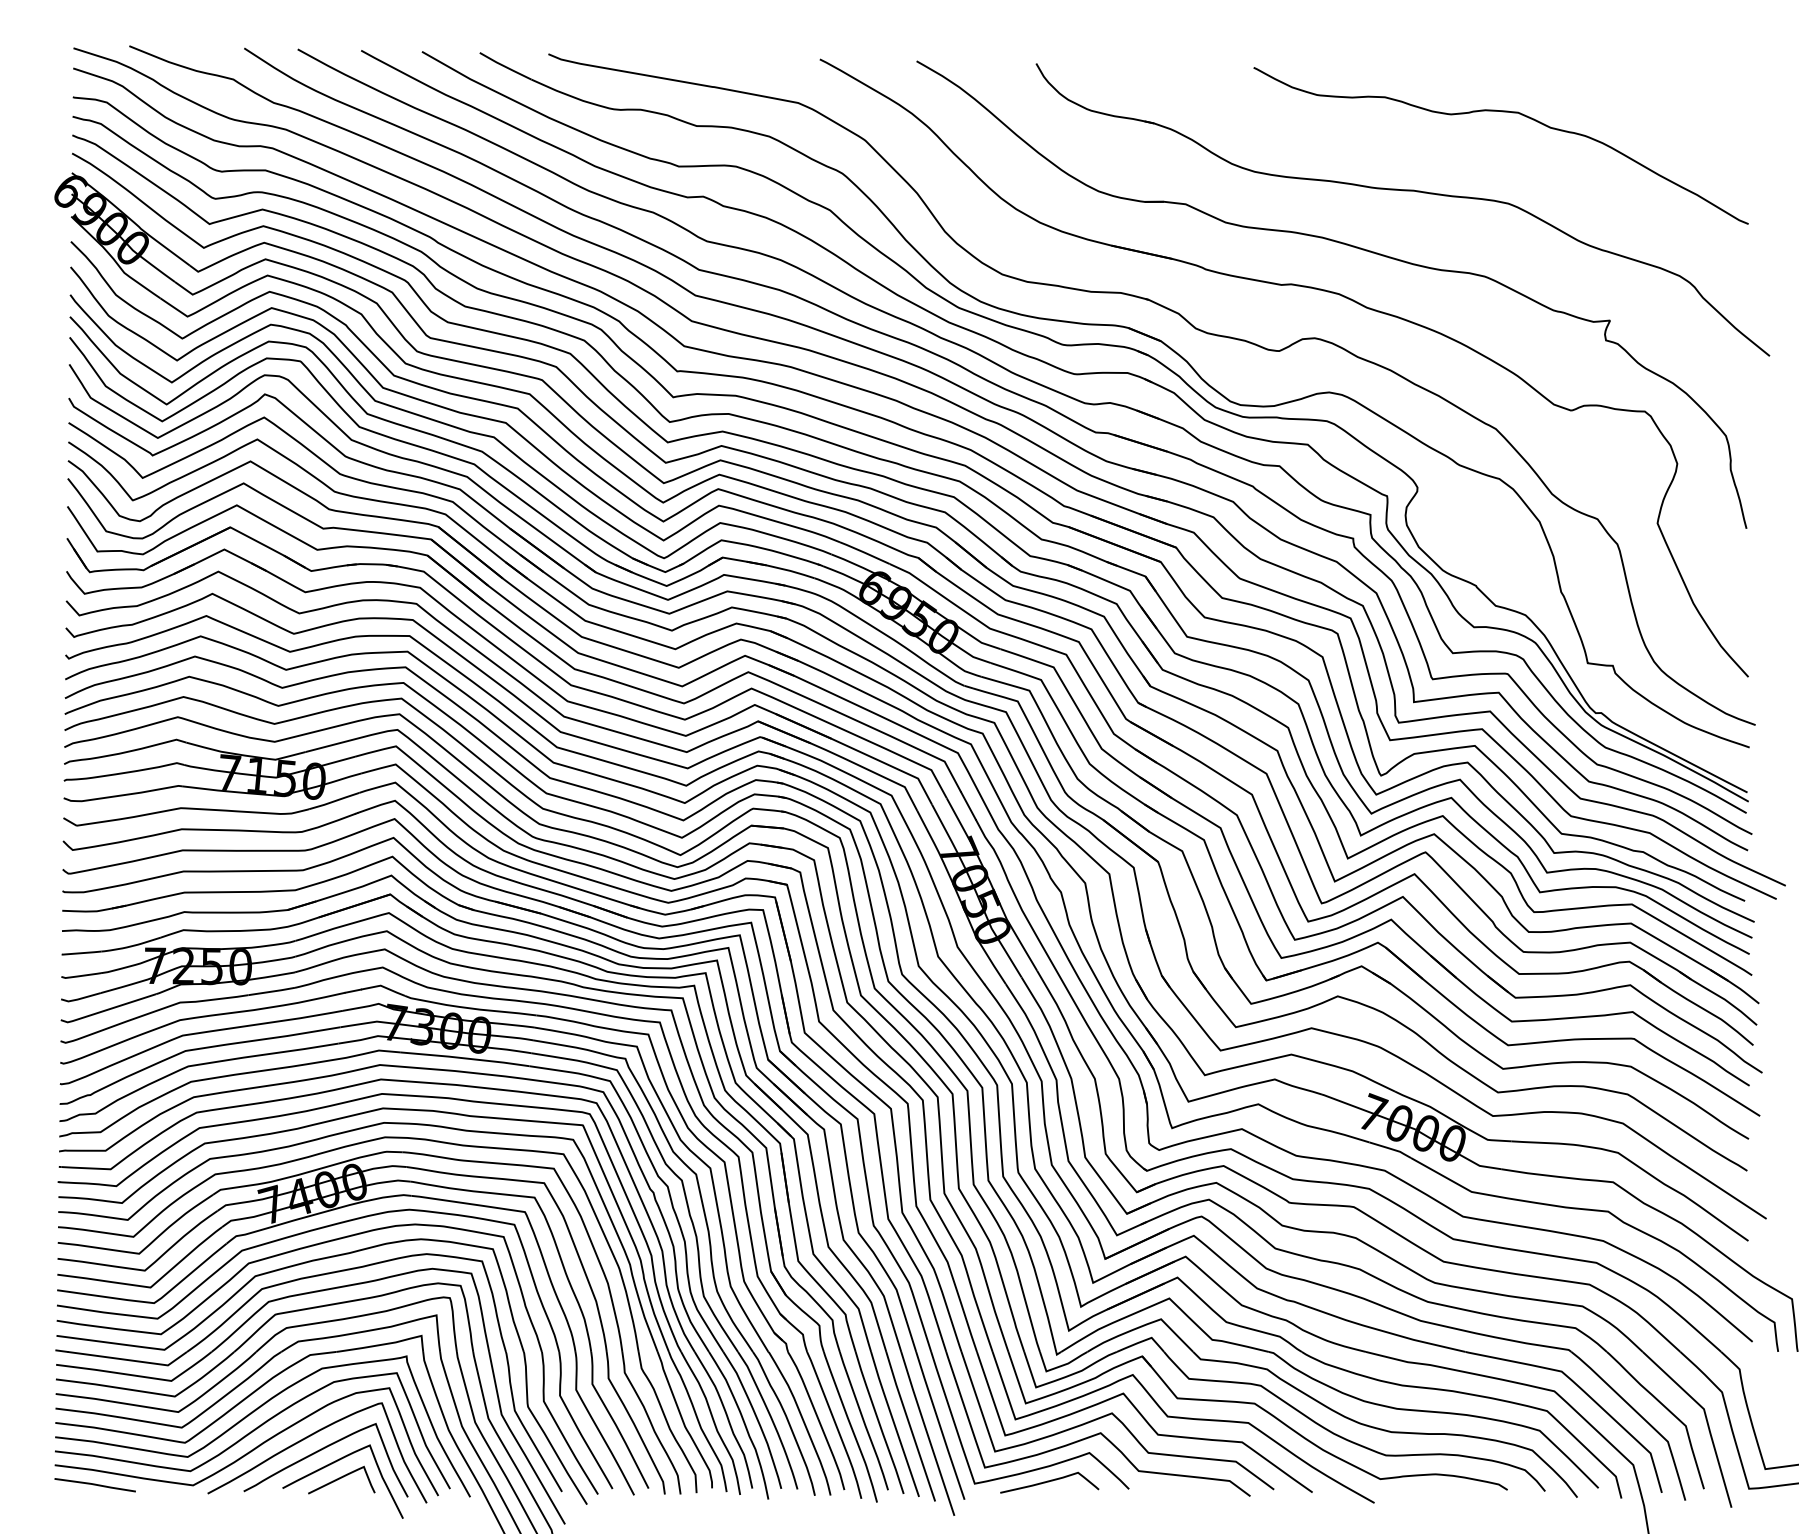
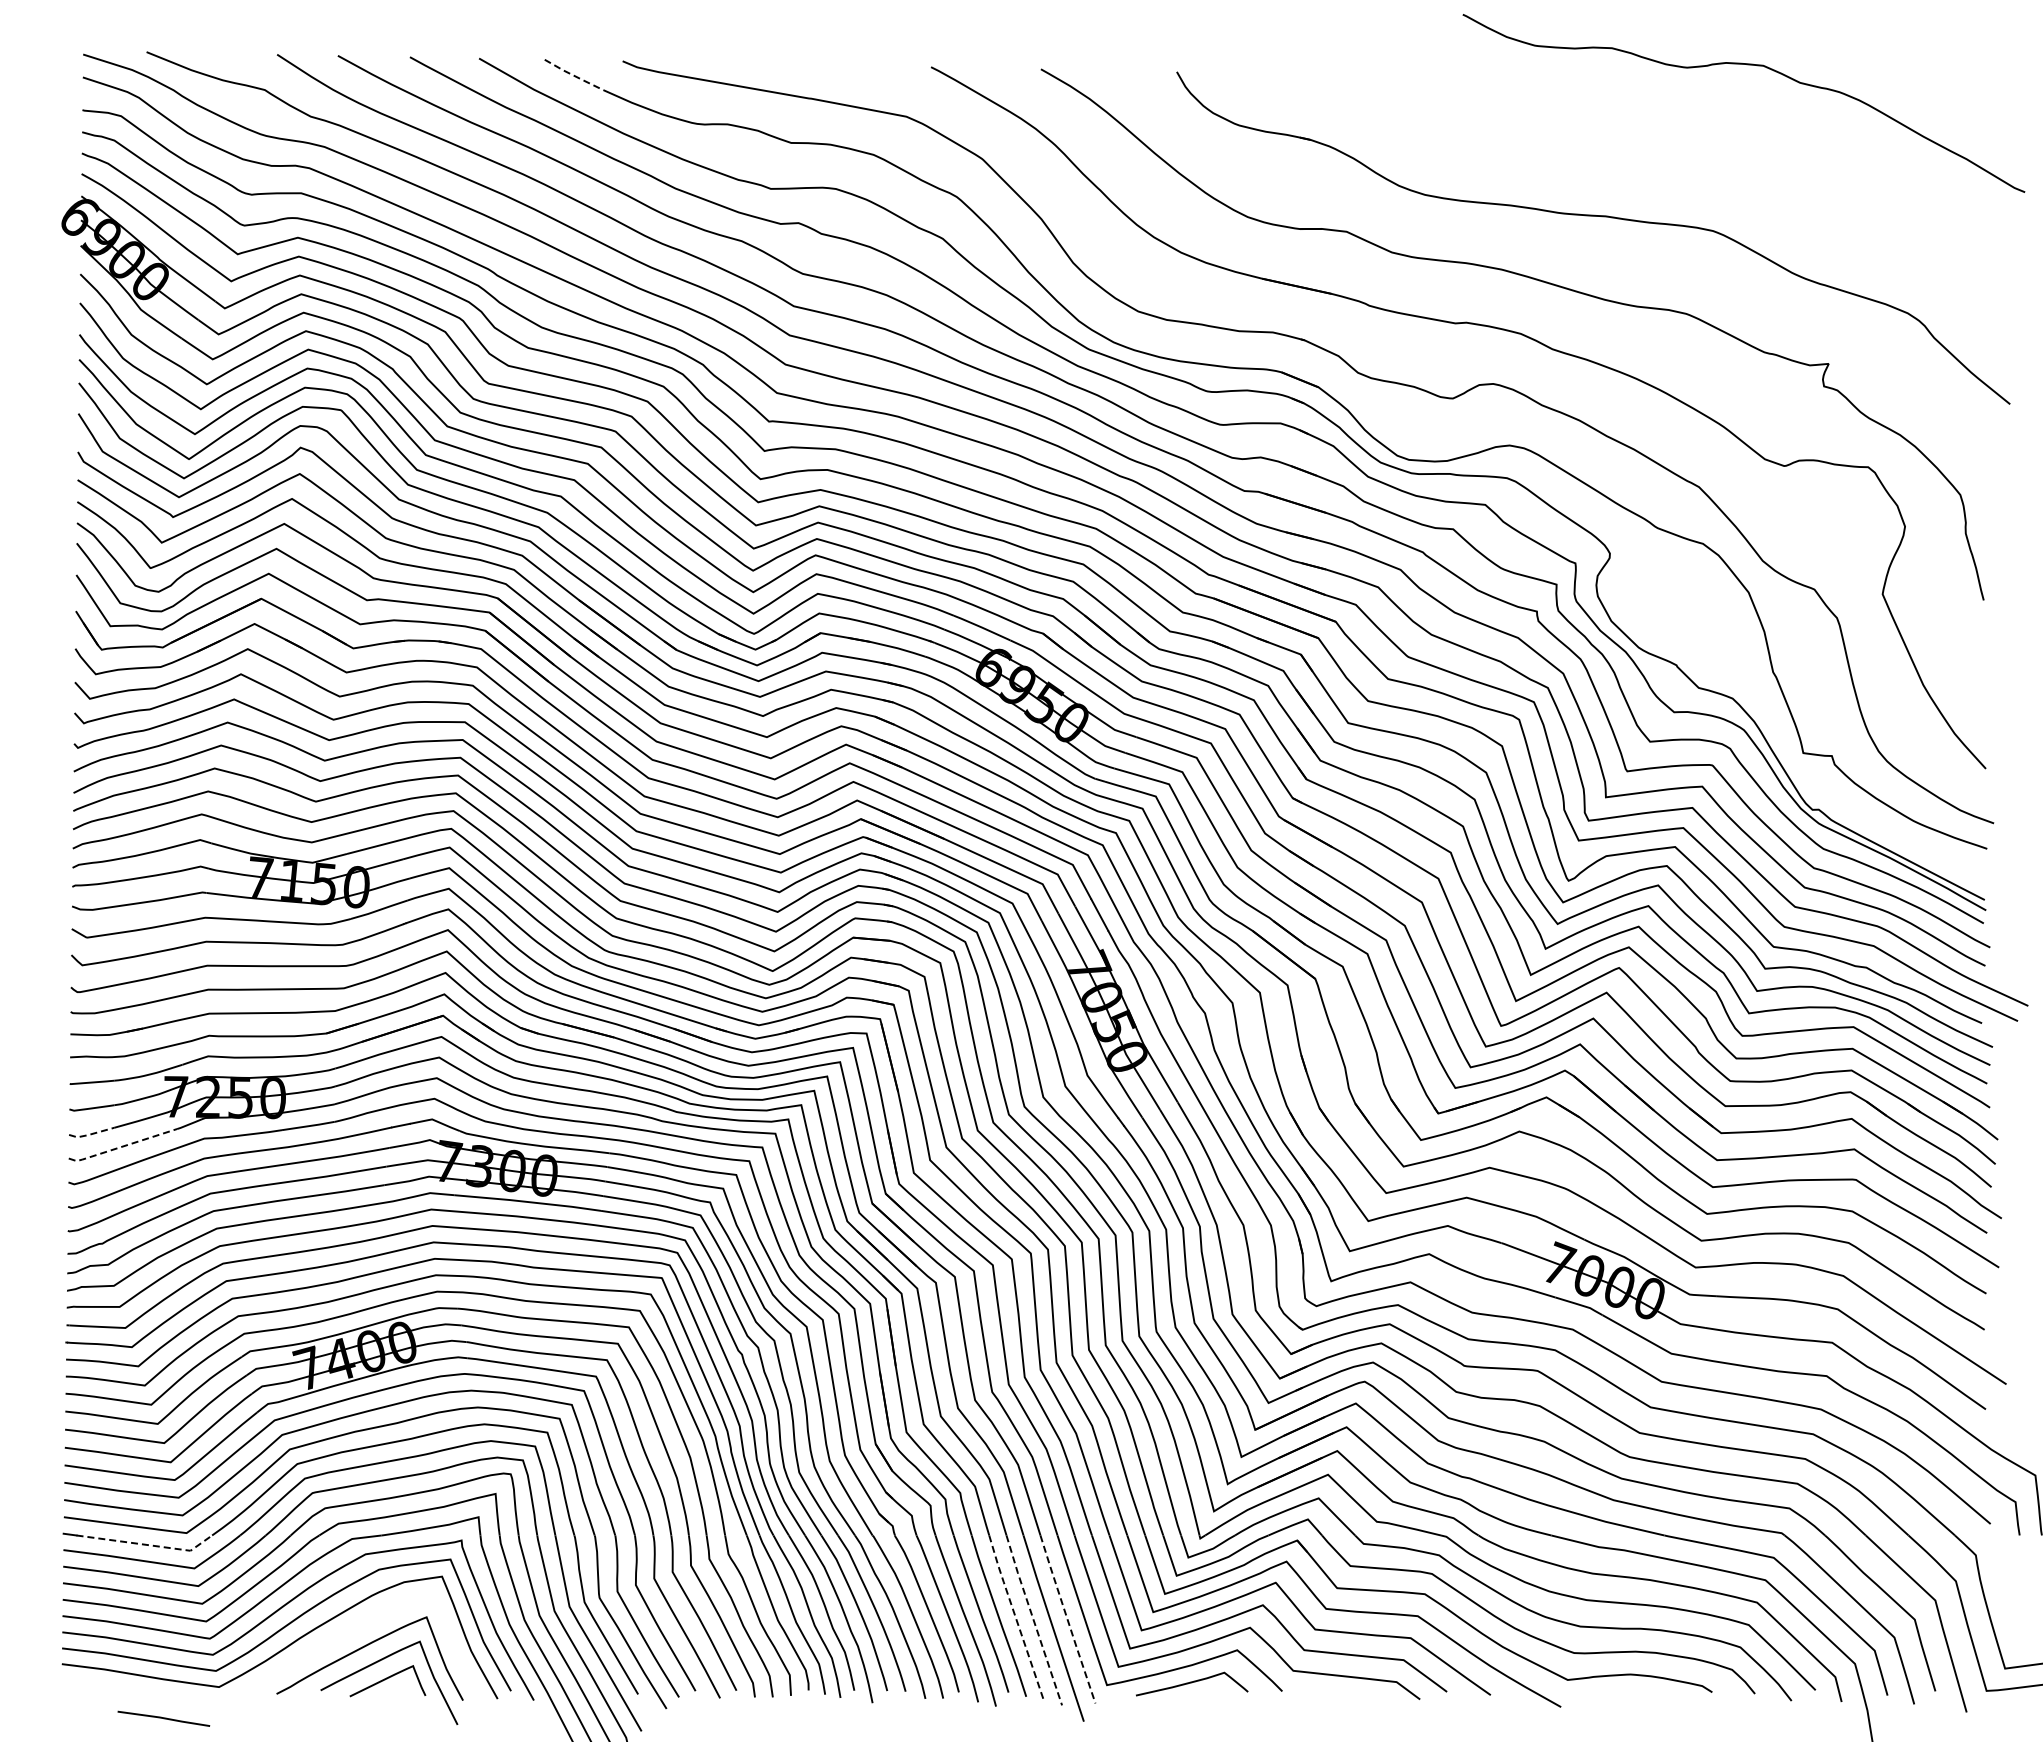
line: (506, 66) -> (574, 75), solid -> dashed
curve: (1504, 112) -> (1747, 65), moved
line: (79, 998) -> (90, 1134), solid -> dashed
line: (108, 1009) -> (122, 1146), solid -> dashed
line: (130, 1359) -> (147, 1544), solid -> dashed
line: (894, 1424) -> (1015, 1617), solid -> dashed
line: (939, 1425) -> (1067, 1619), solid -> dashed
line: (910, 1426) -> (1033, 1620), solid -> dashed
curve: (310, 1436) -> (352, 1631), removed
line: (94, 1484) -> (163, 1718), moved

